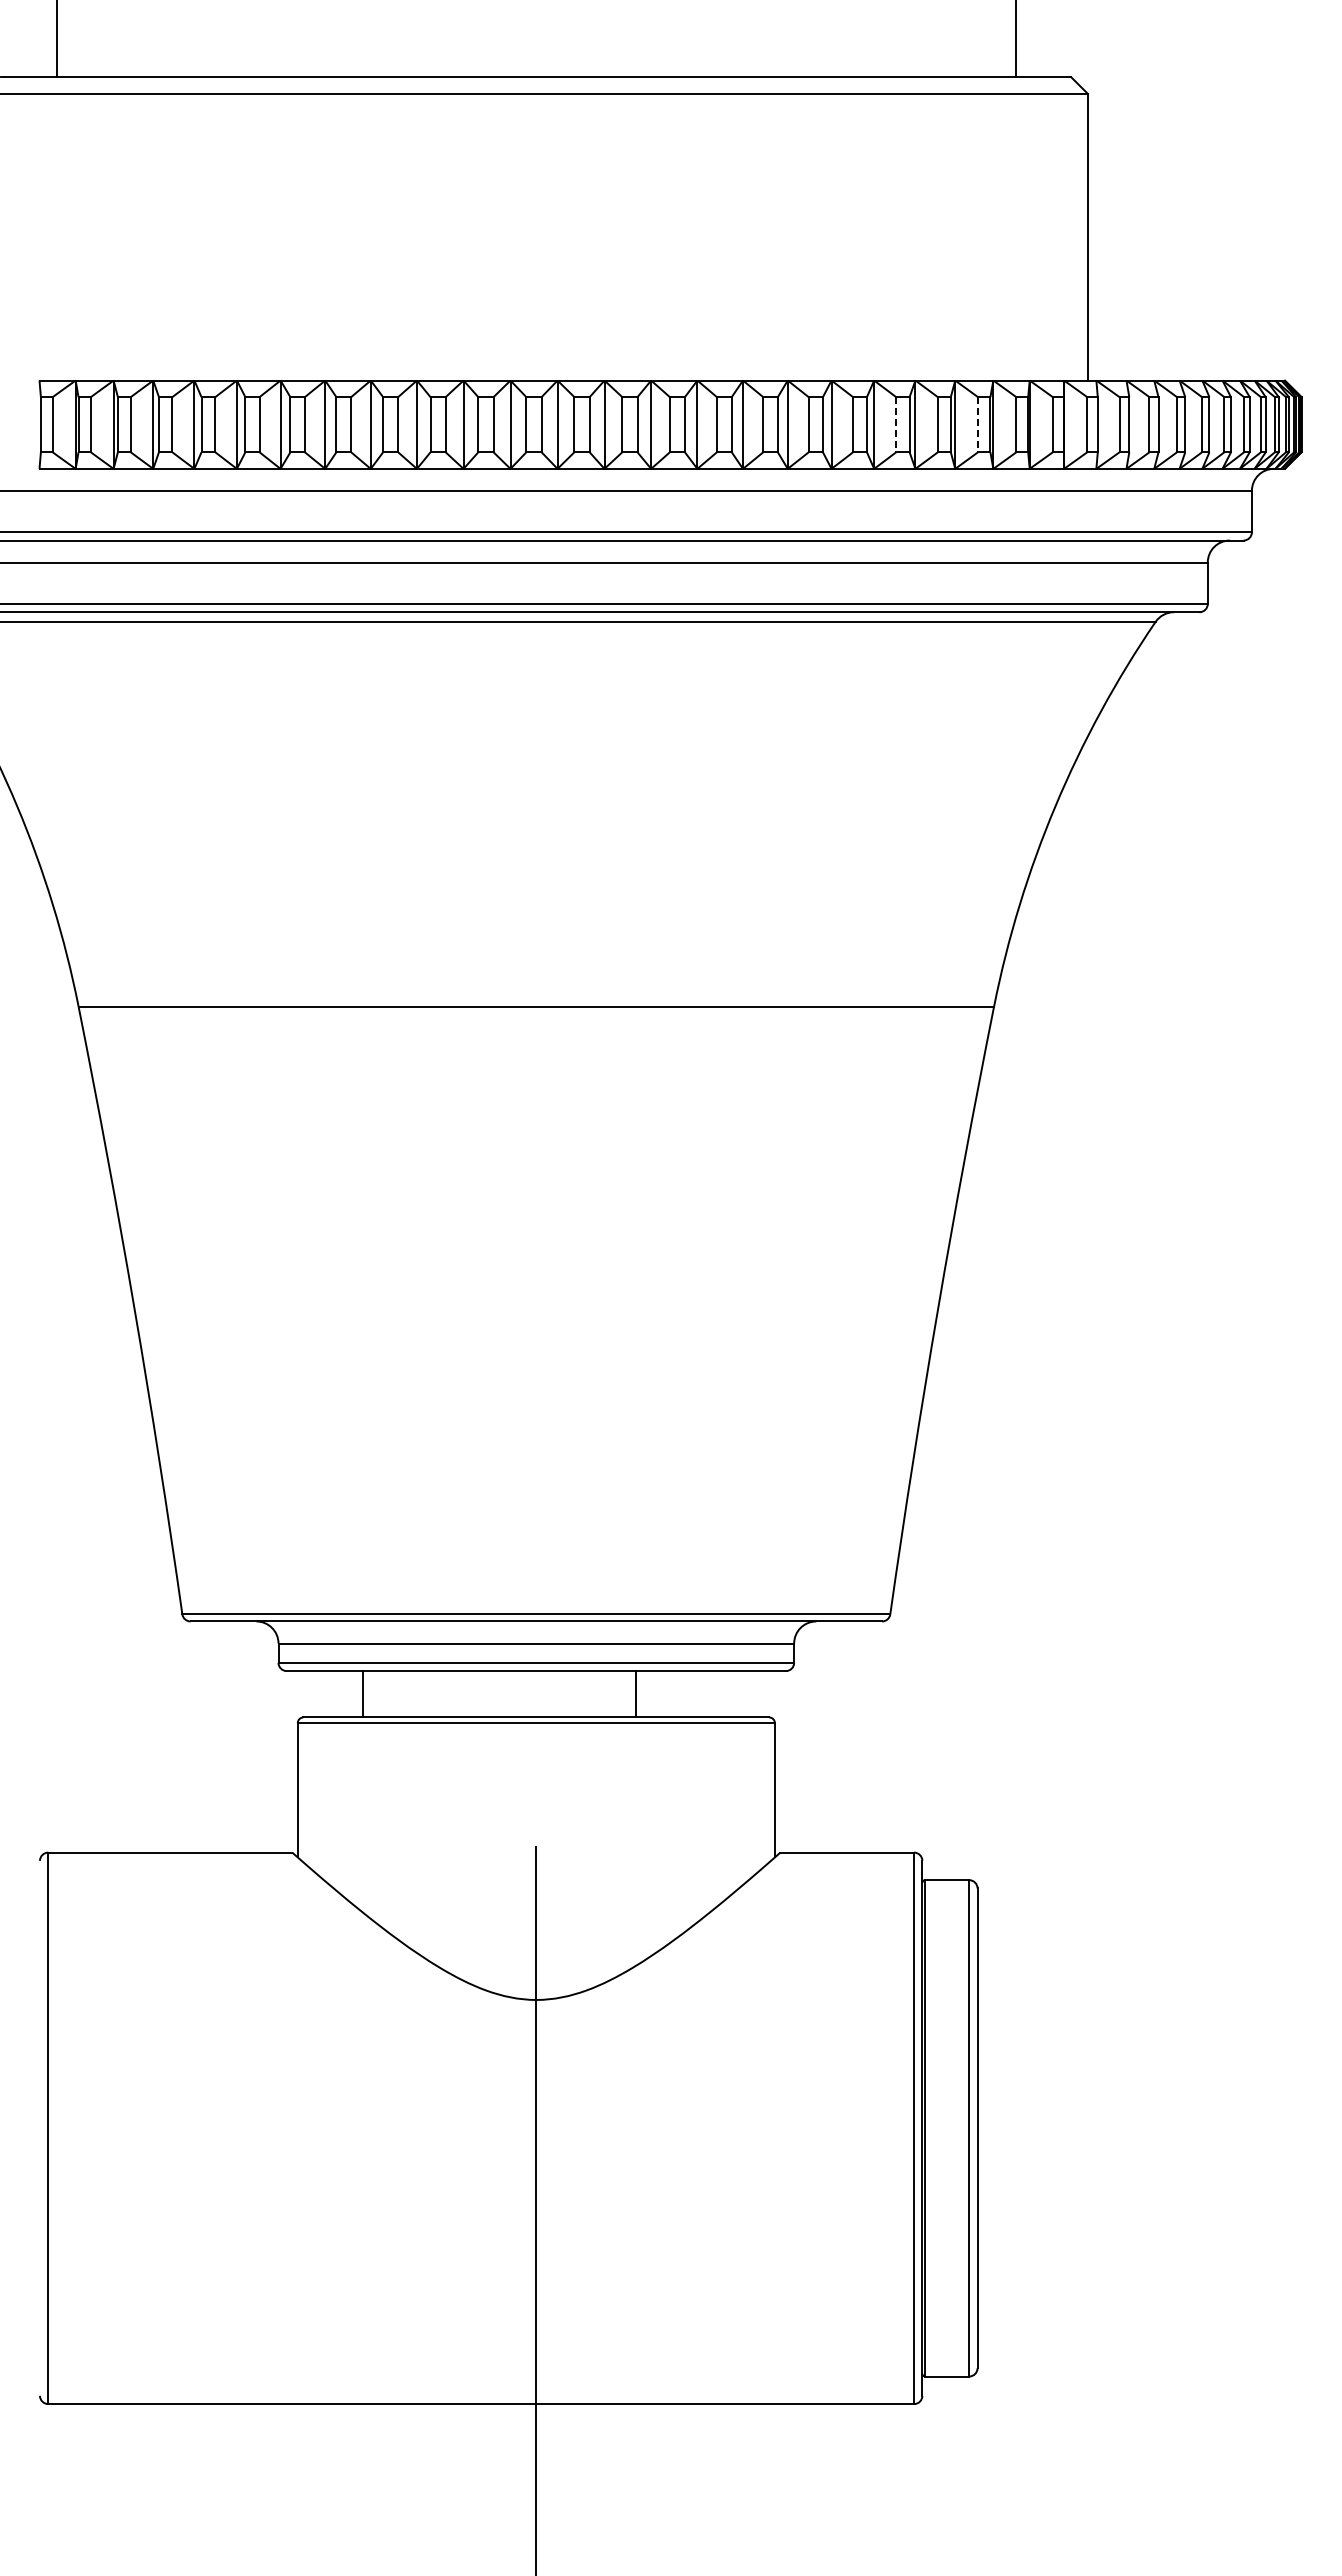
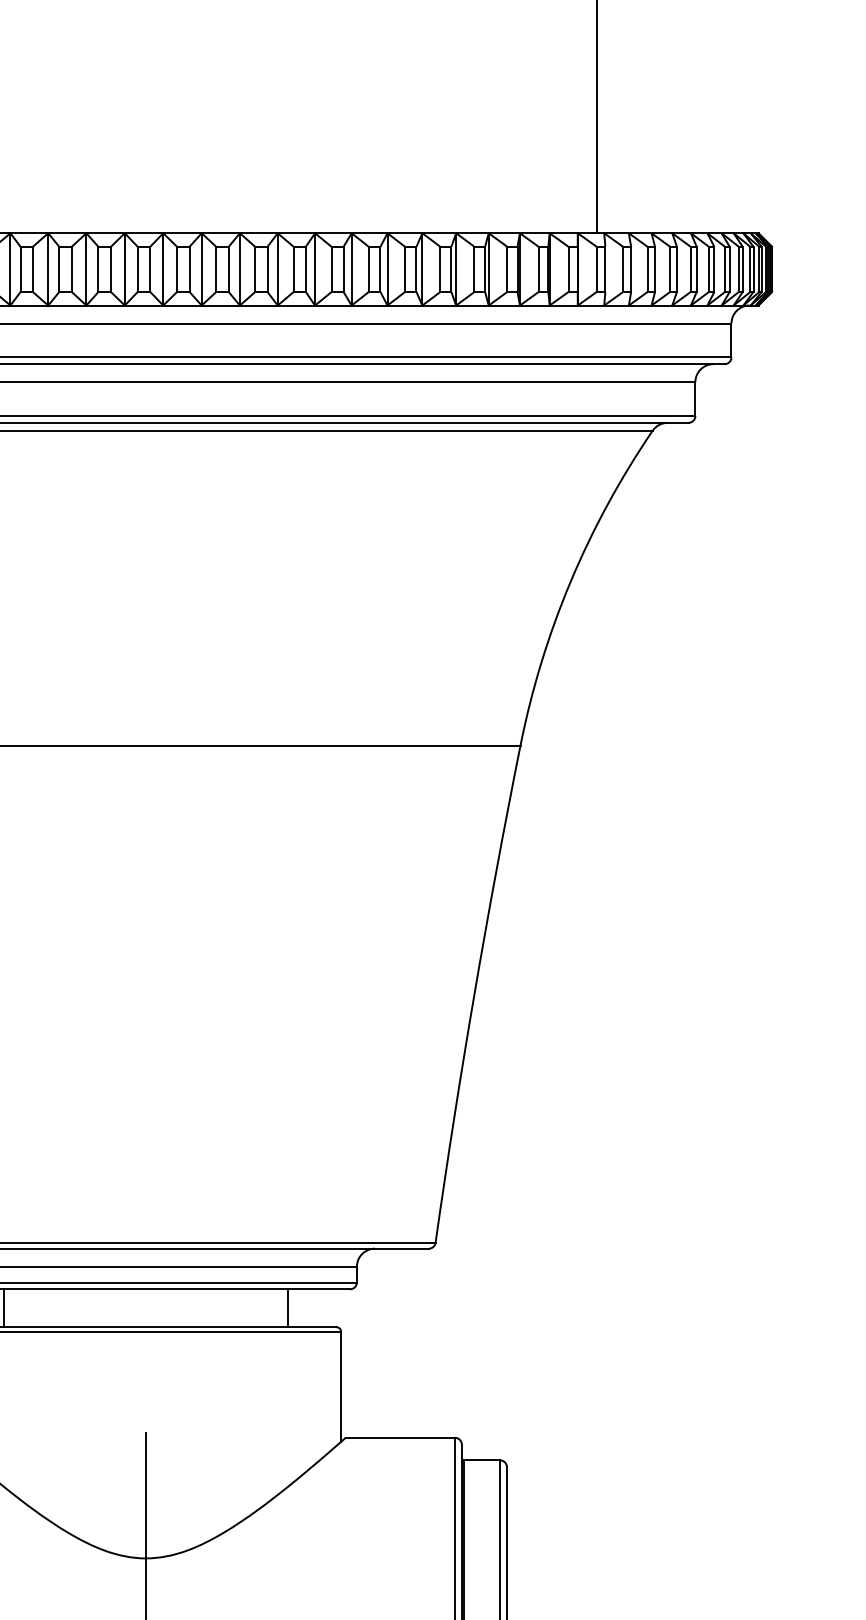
line: (896, 424) -> (440, 269), dashed -> solid
line: (977, 424) -> (506, 269), dashed -> solid
line: (636, 1694) -> (288, 1308), moved

